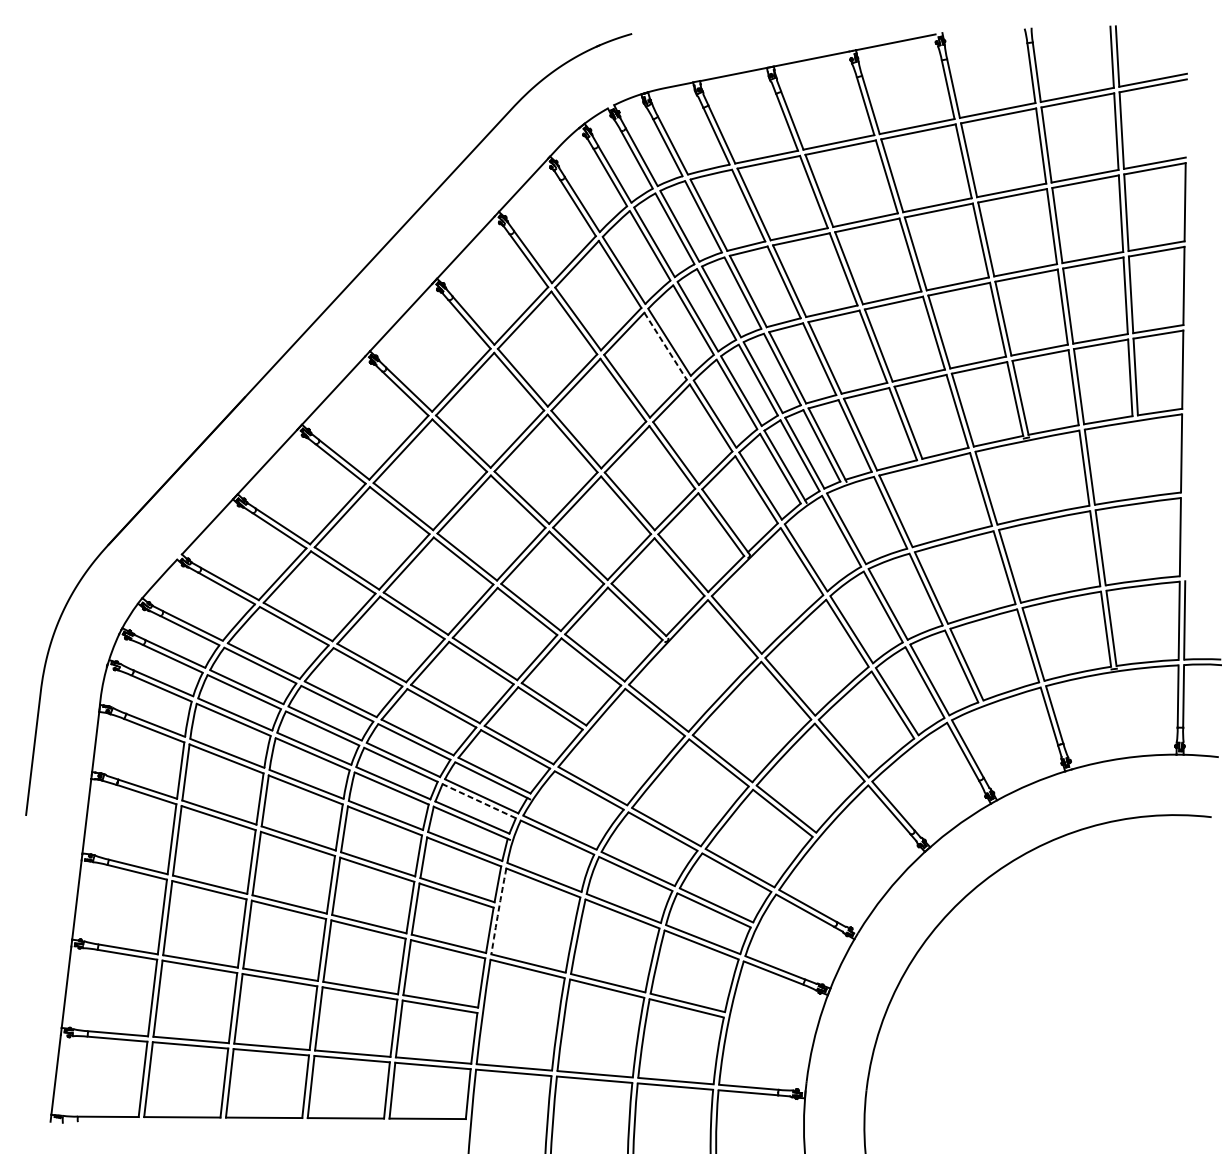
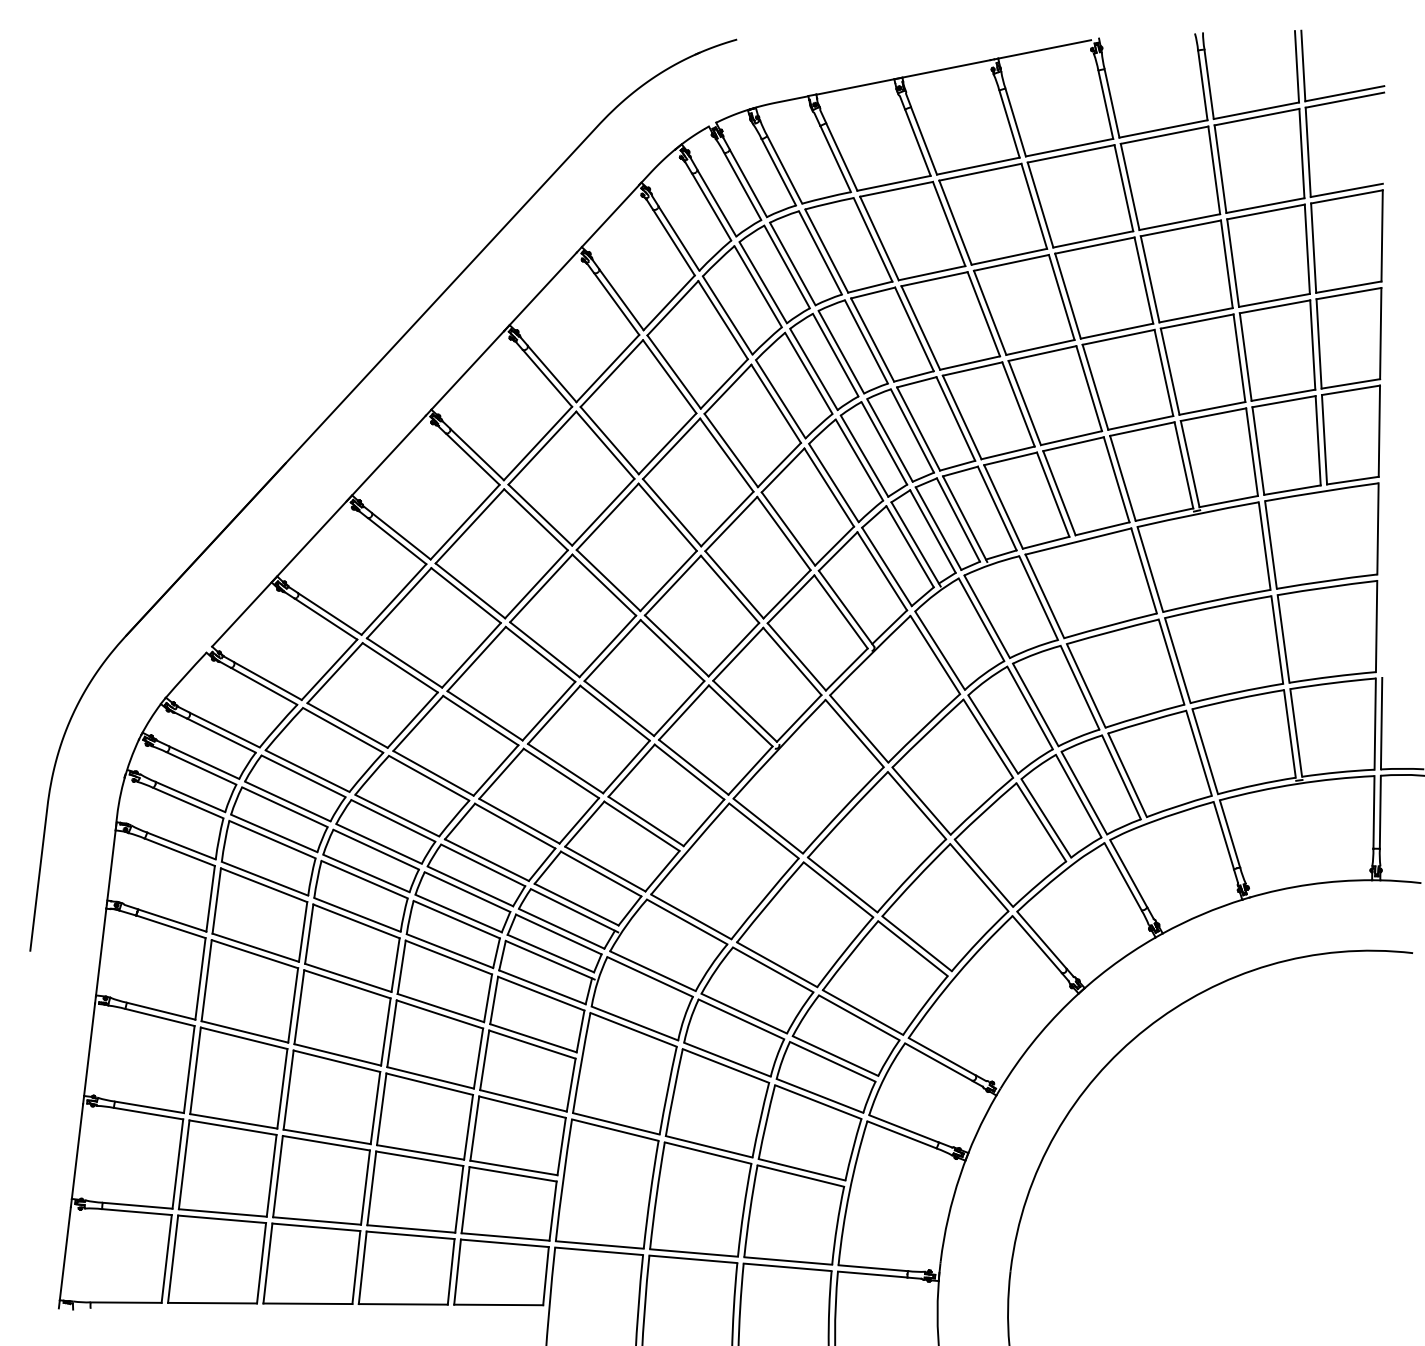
line: (665, 346) -> (776, 404), dashed -> solid
line: (478, 801) -> (558, 934), dashed -> solid
arc: (498, 910) -> (581, 1062), dashed -> solid

